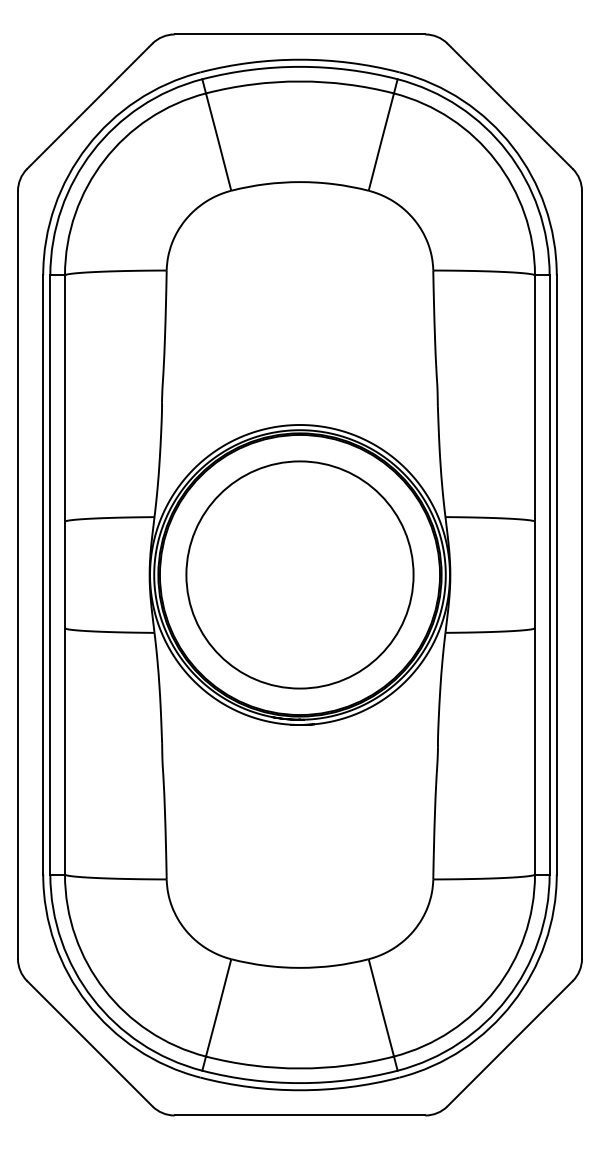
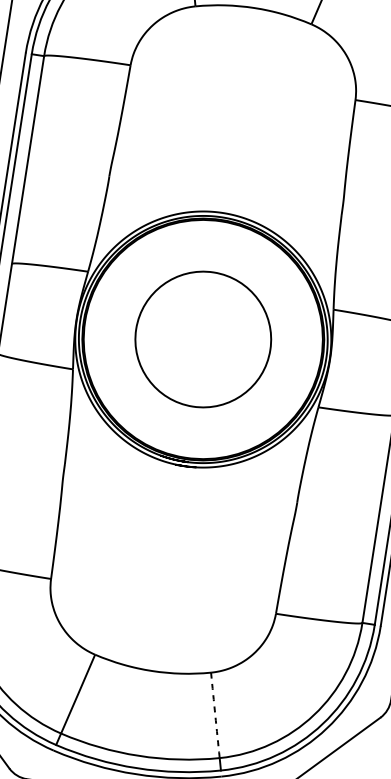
circle: (299, 574) -> (202, 339), size x0.7
arc: (381, 1007) -> (215, 715), solid -> dashed

